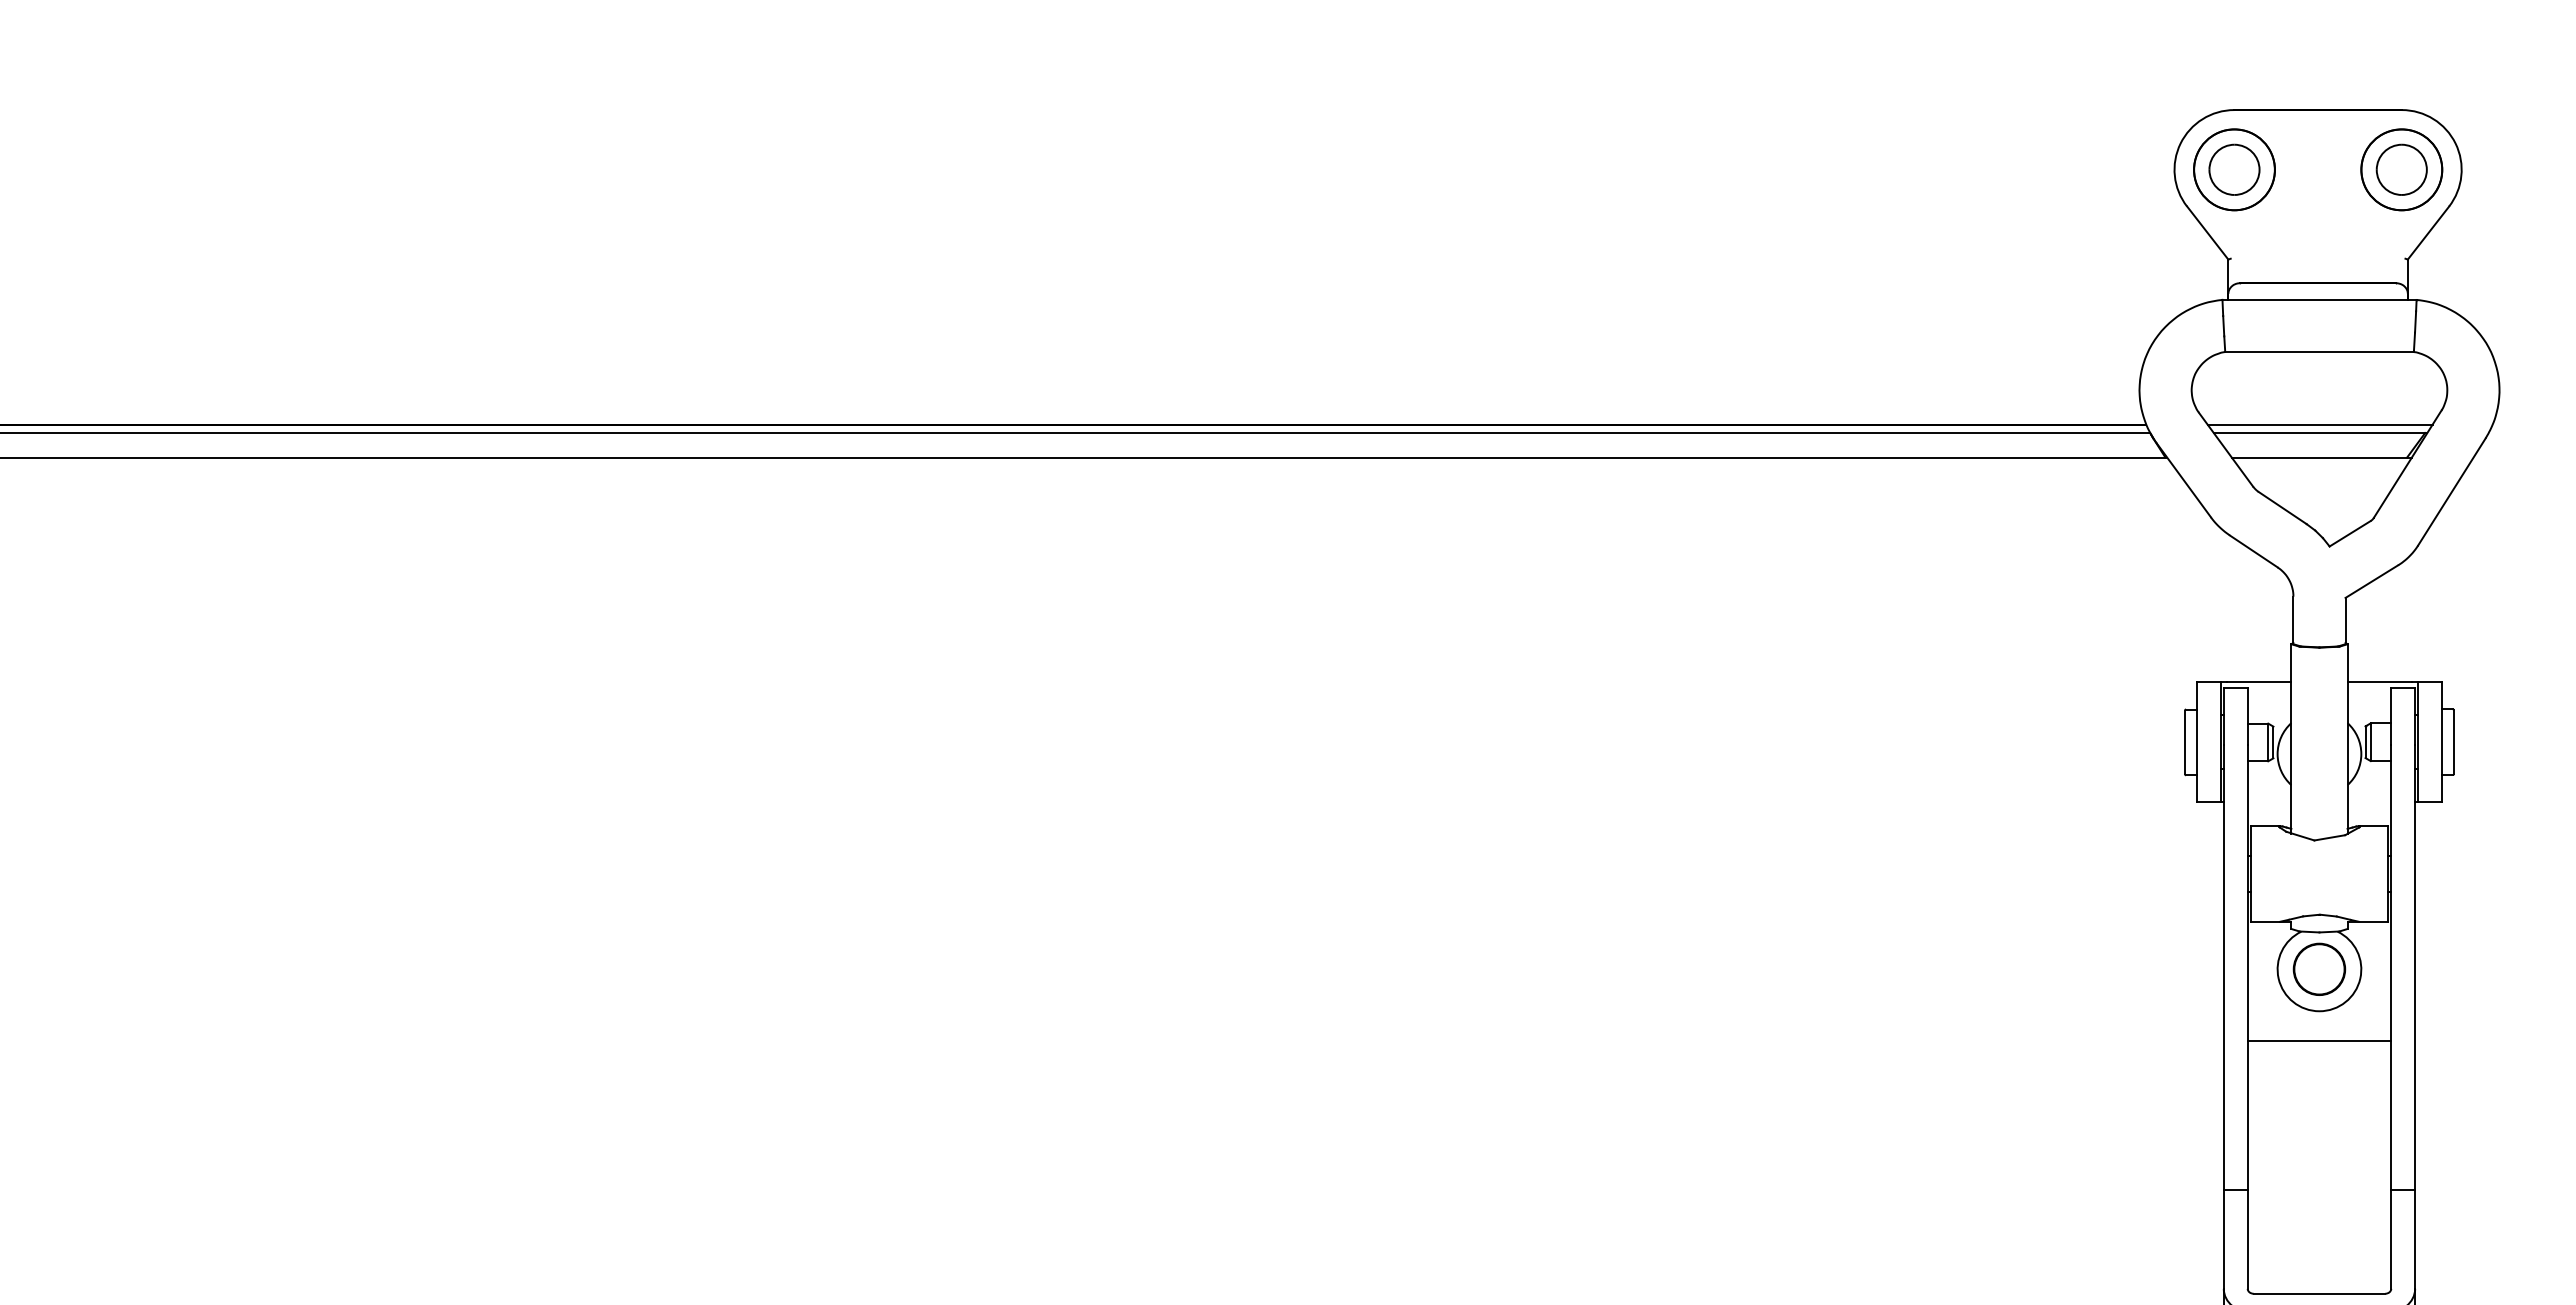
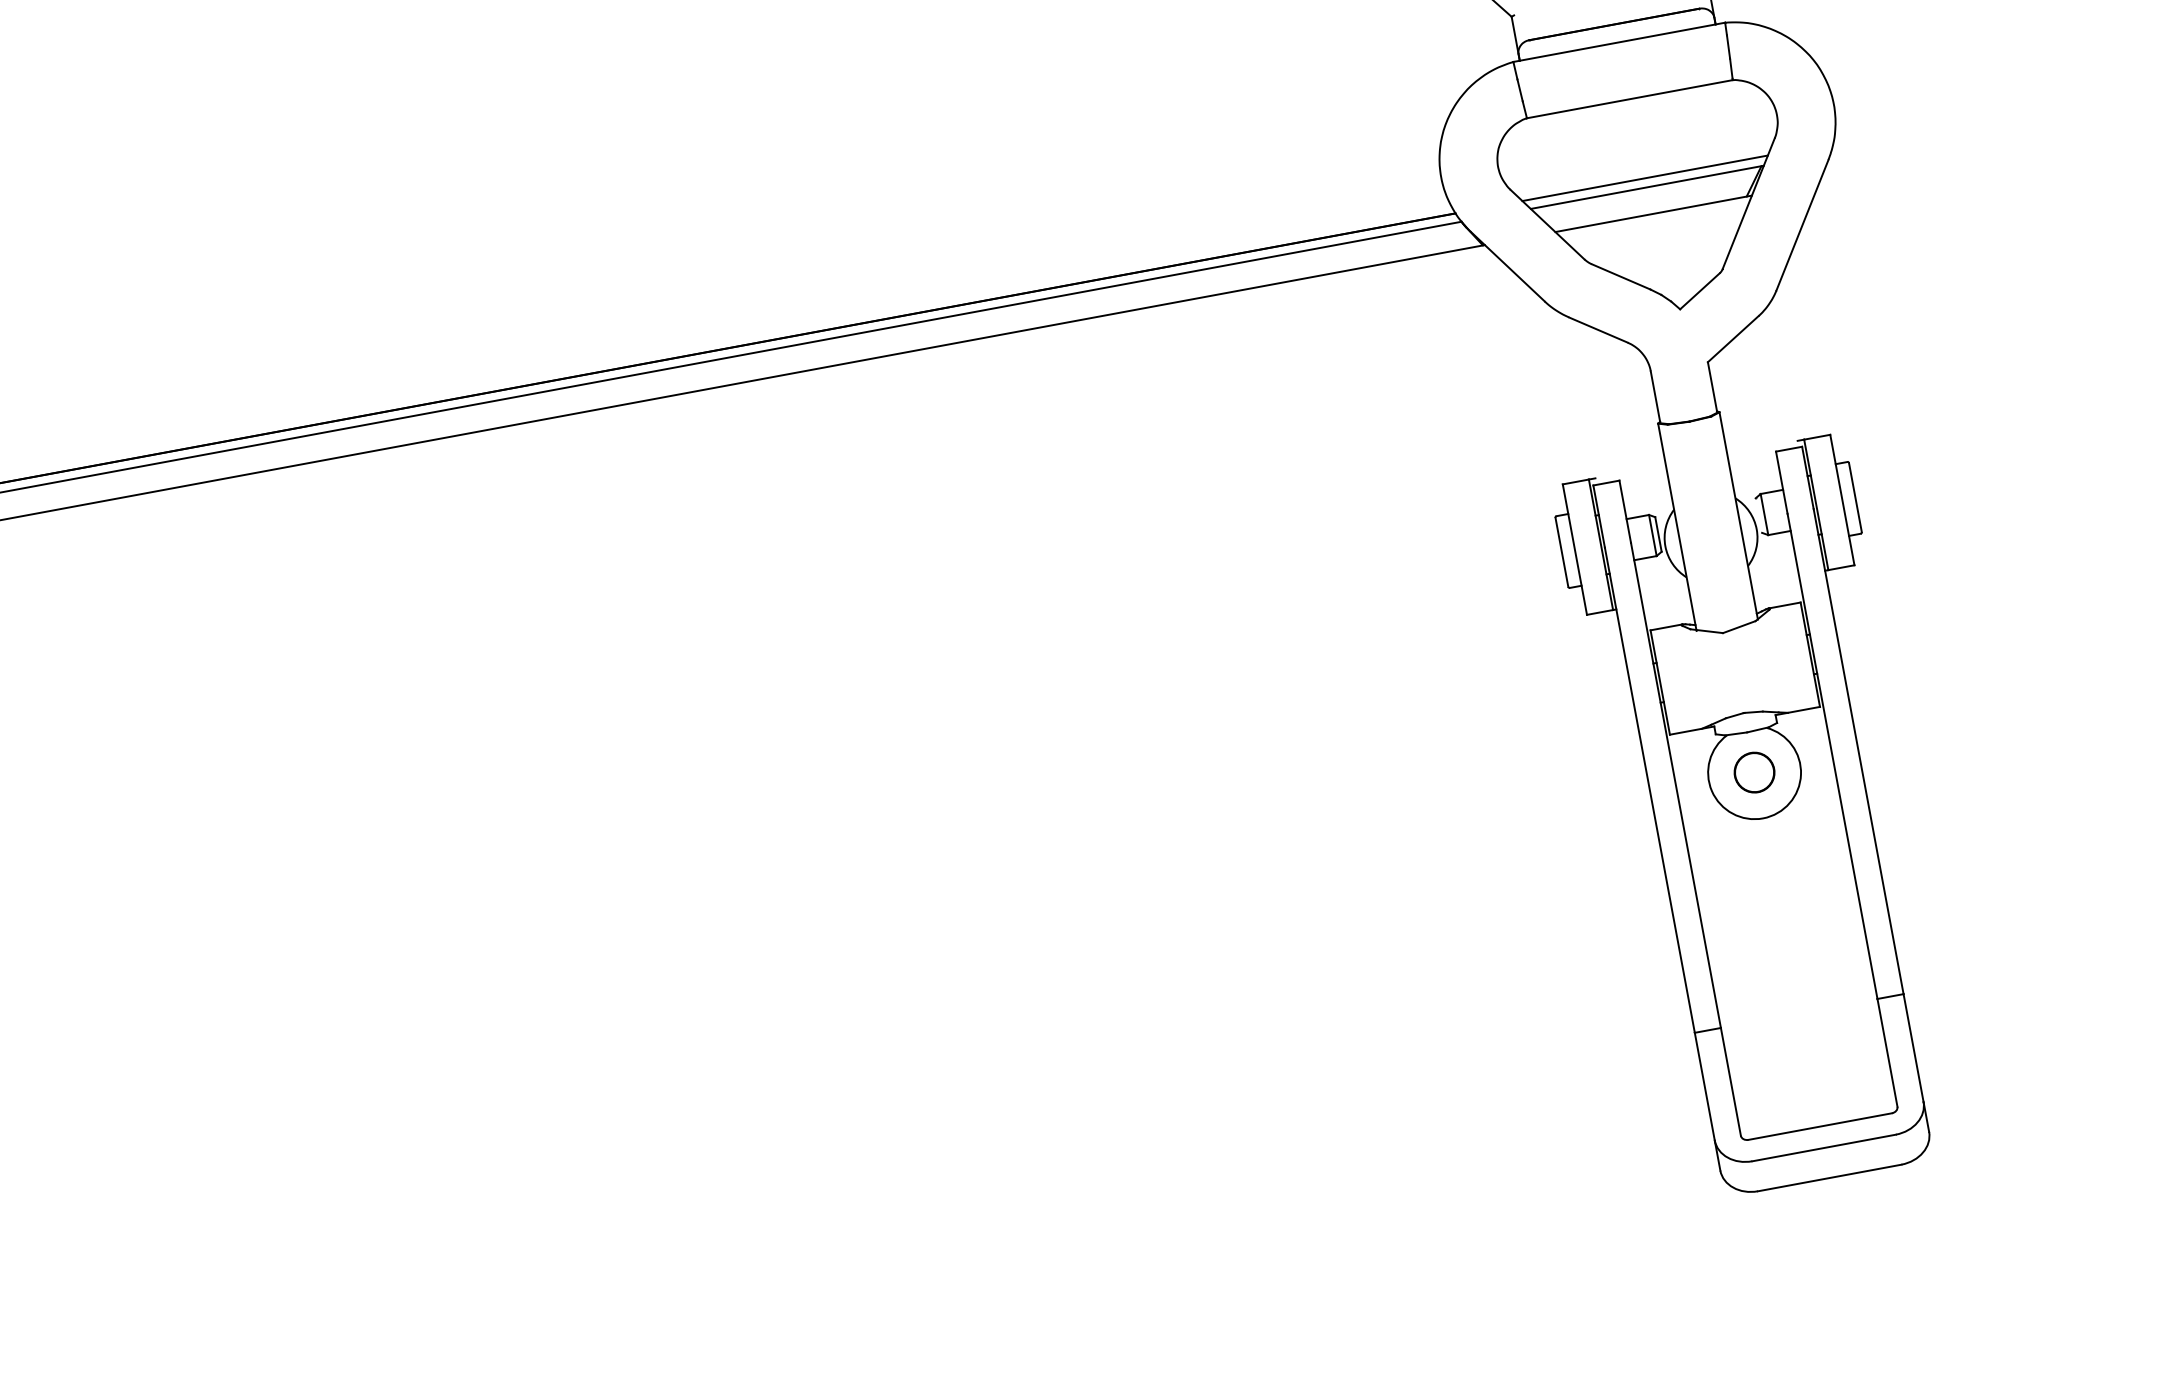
line: (2258, 682) -> (1630, 472), removed
line: (2379, 682) -> (1762, 447), removed
line: (2365, 742) -> (1758, 515), removed
part: (2319, 968) -> (1754, 771), size x0.7
line: (2319, 1041) -> (1769, 851), removed

